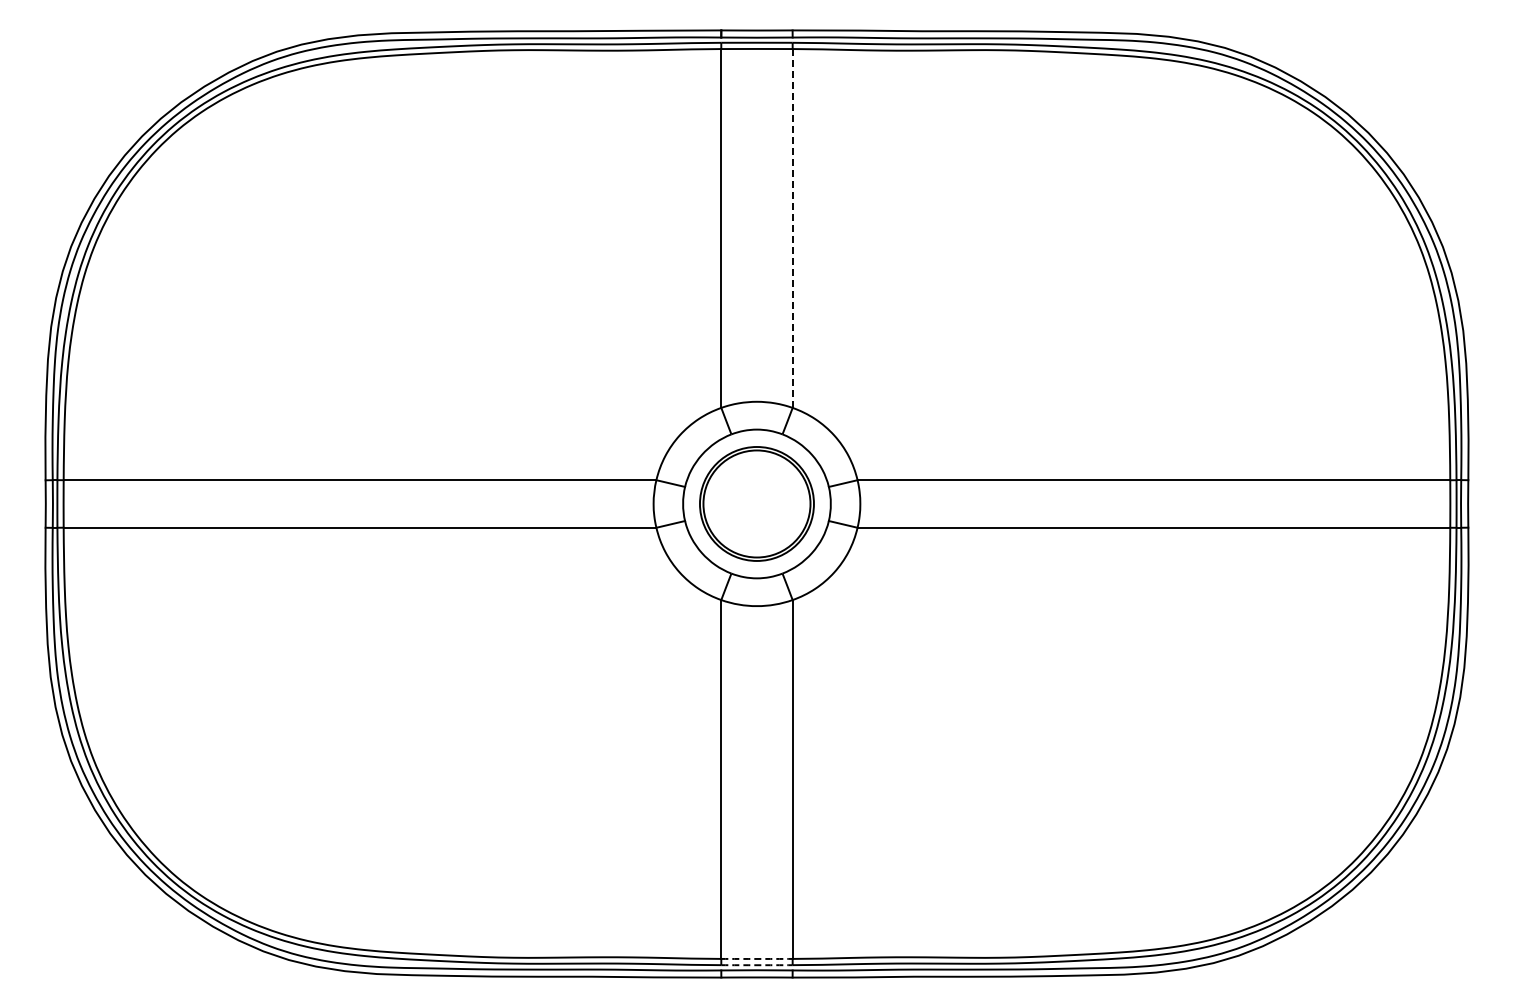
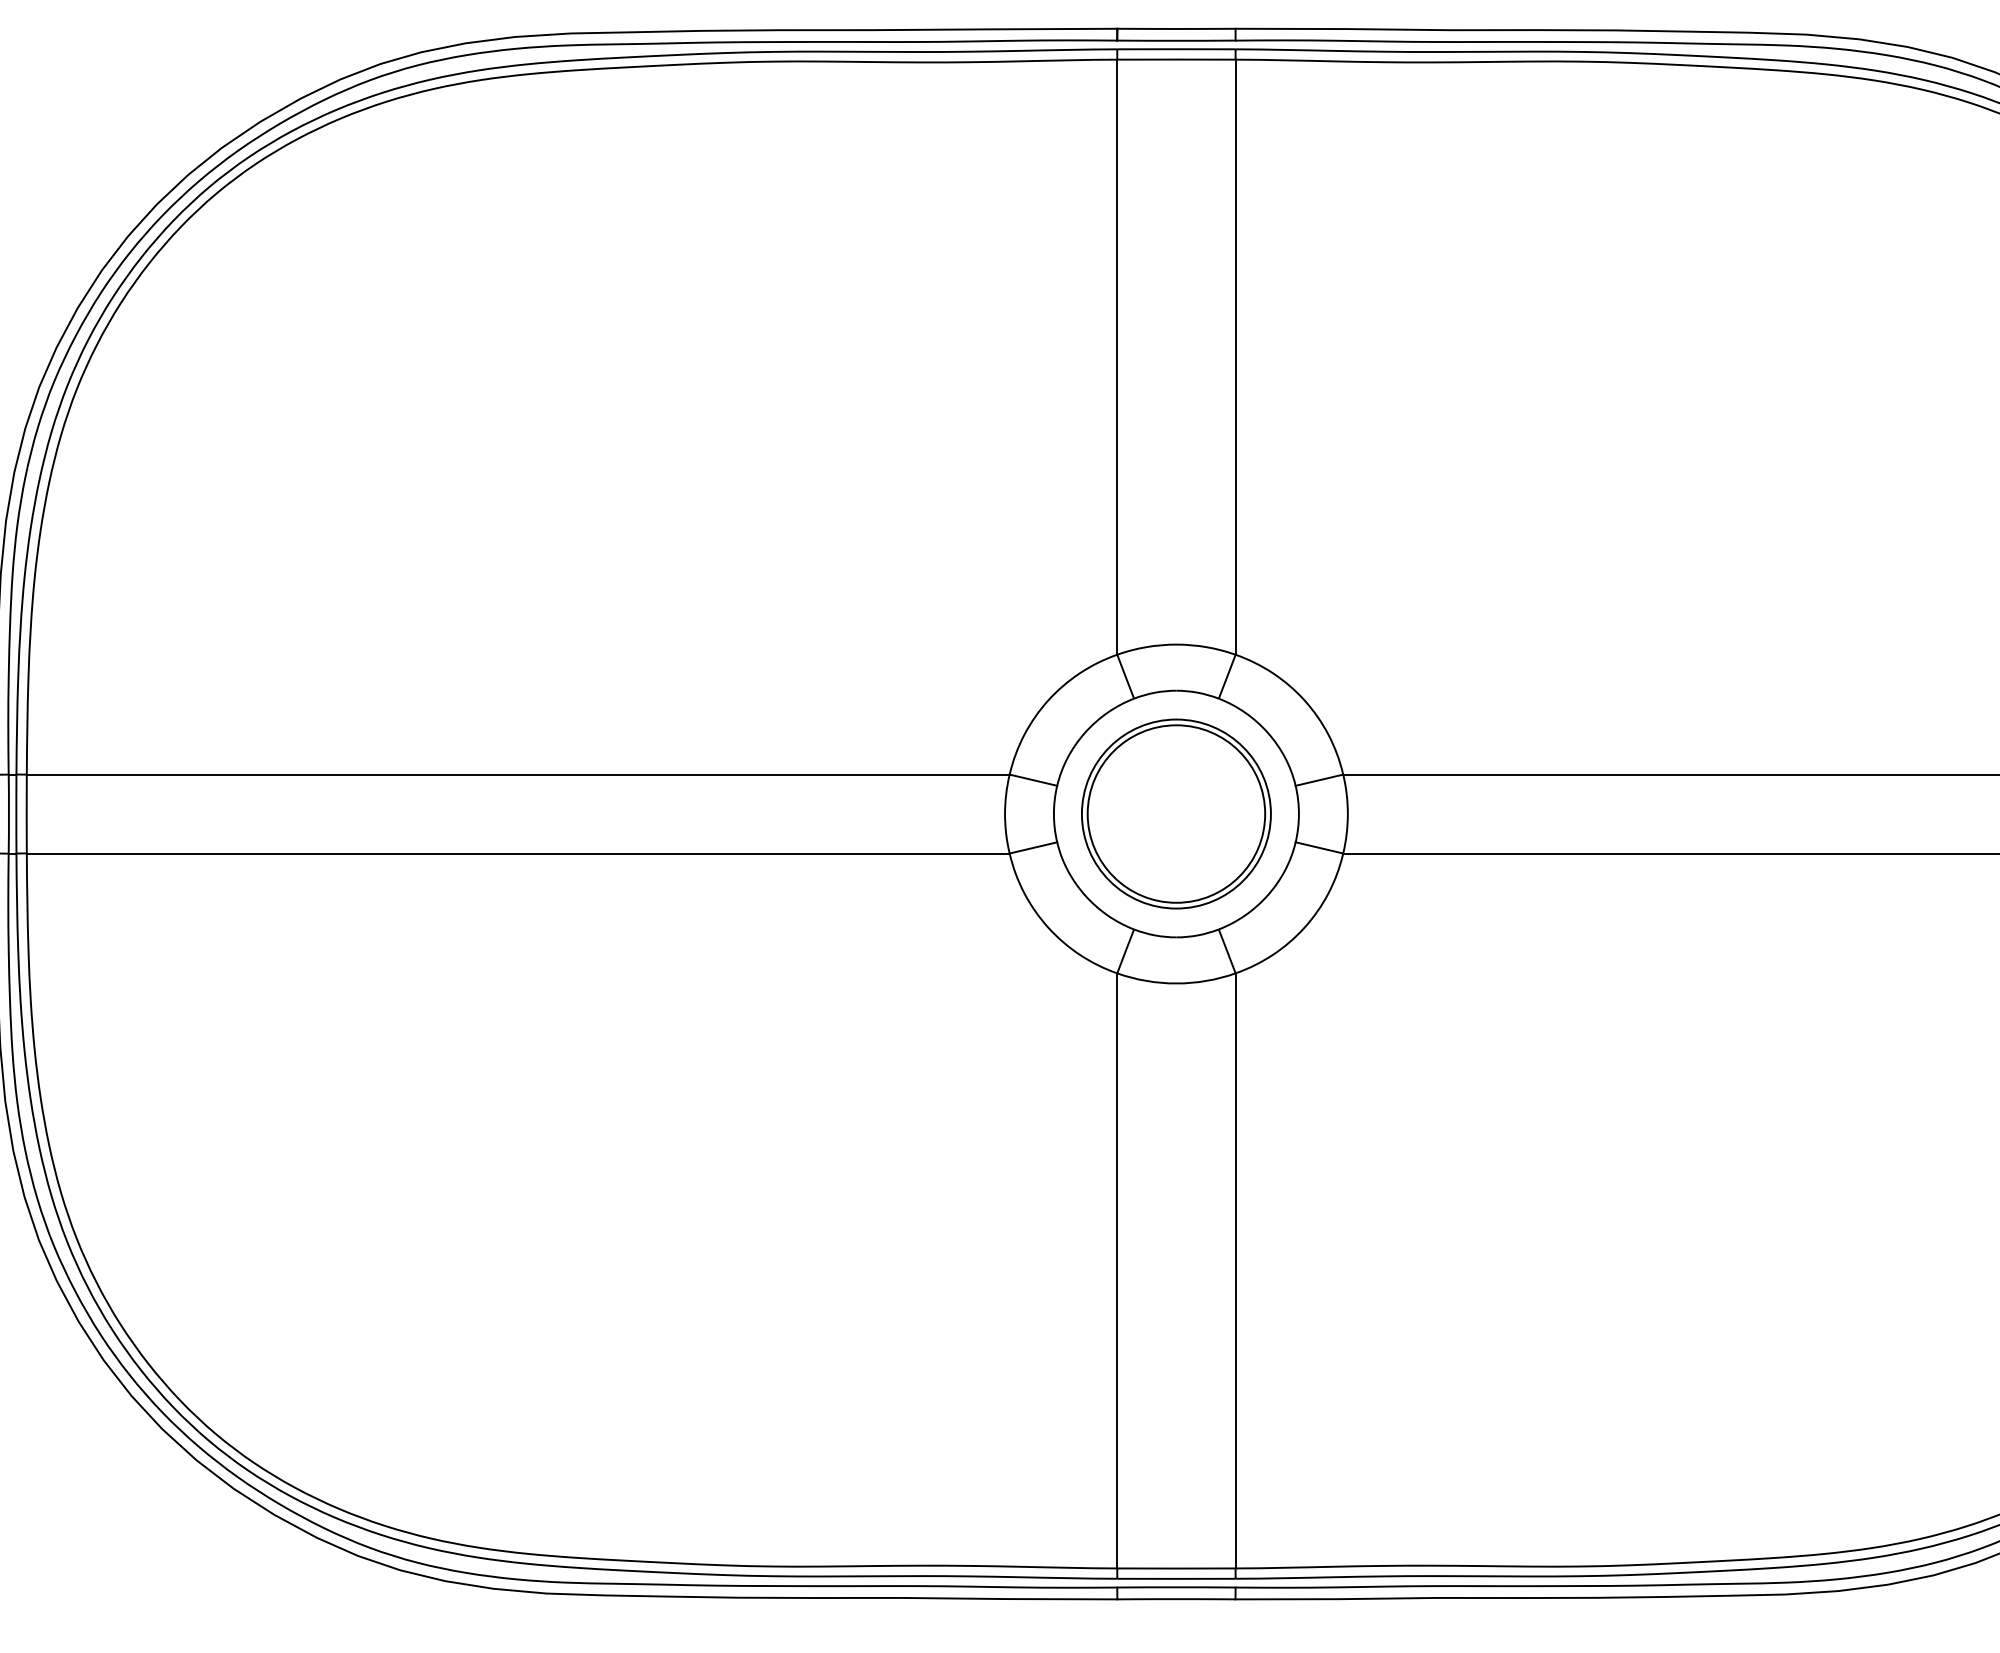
line: (792, 228) -> (1235, 357), dashed -> solid
arc: (756, 958) -> (1175, 1567), dashed -> solid
arc: (756, 965) -> (1175, 1579), dashed -> solid

